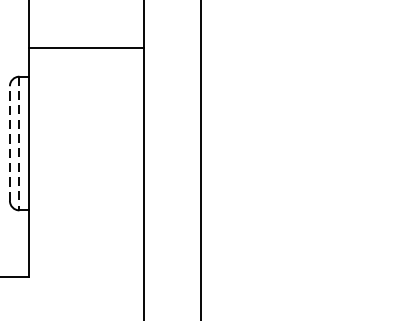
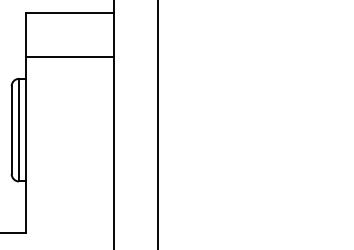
line: (9, 143) -> (11, 130), dashed -> solid
line: (20, 143) -> (19, 130), dashed -> solid

